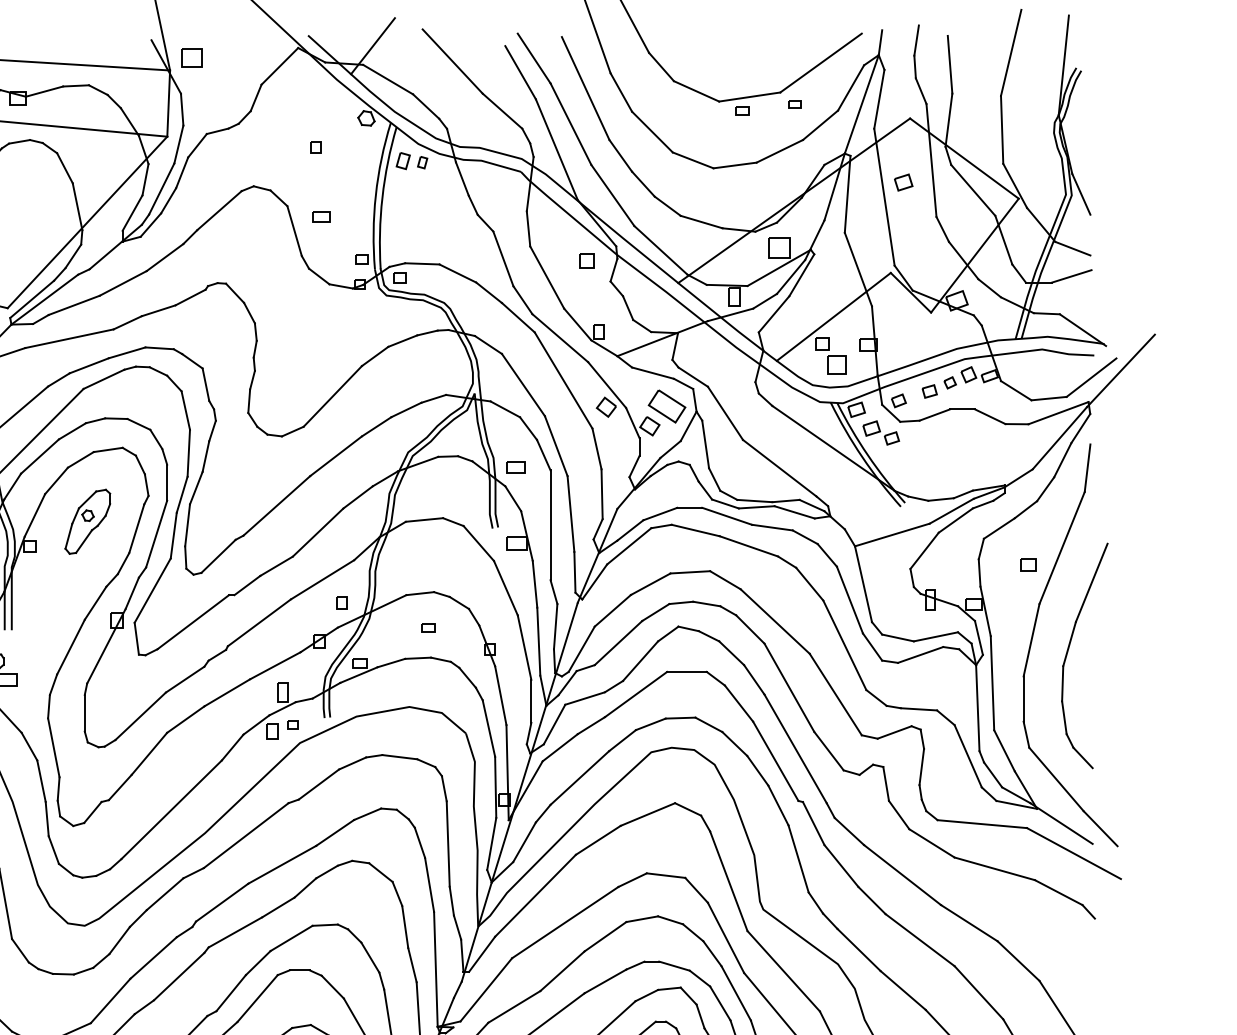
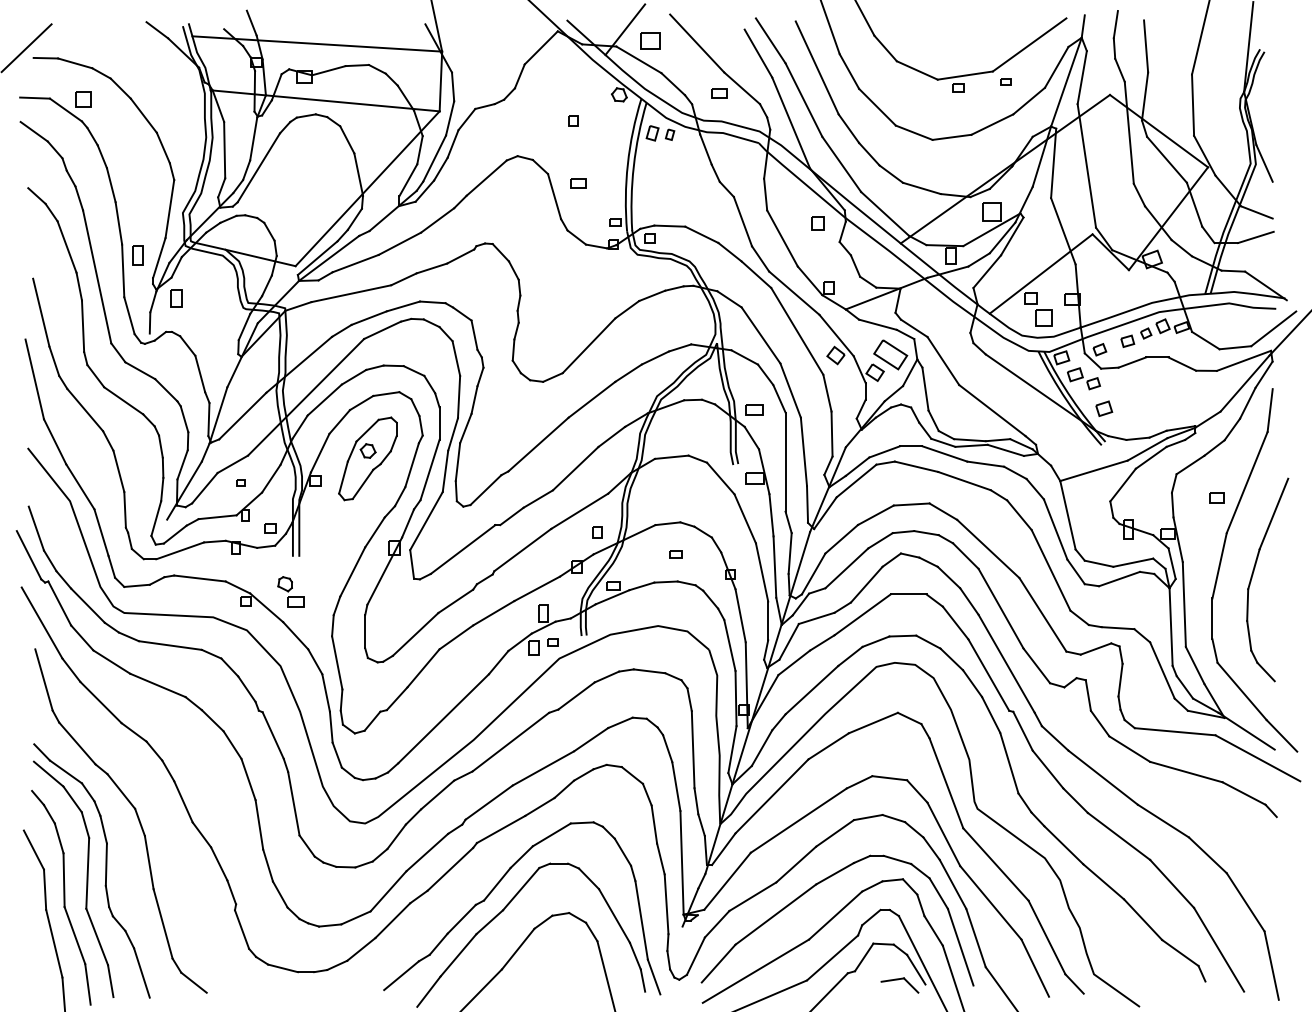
part: (191, 58) -> (650, 40), moved
part: (477, 116) -> (719, 93), added
part: (904, 182) -> (1104, 408), moved
part: (87, 521) -> (367, 458), size x1.43

